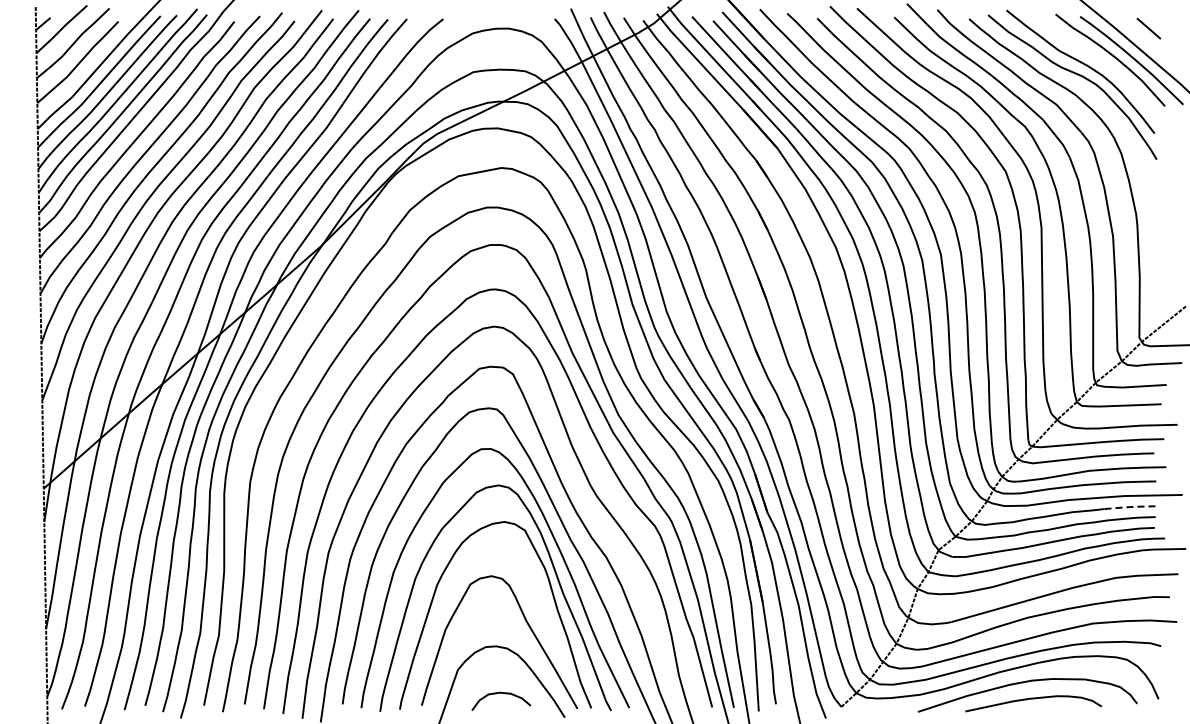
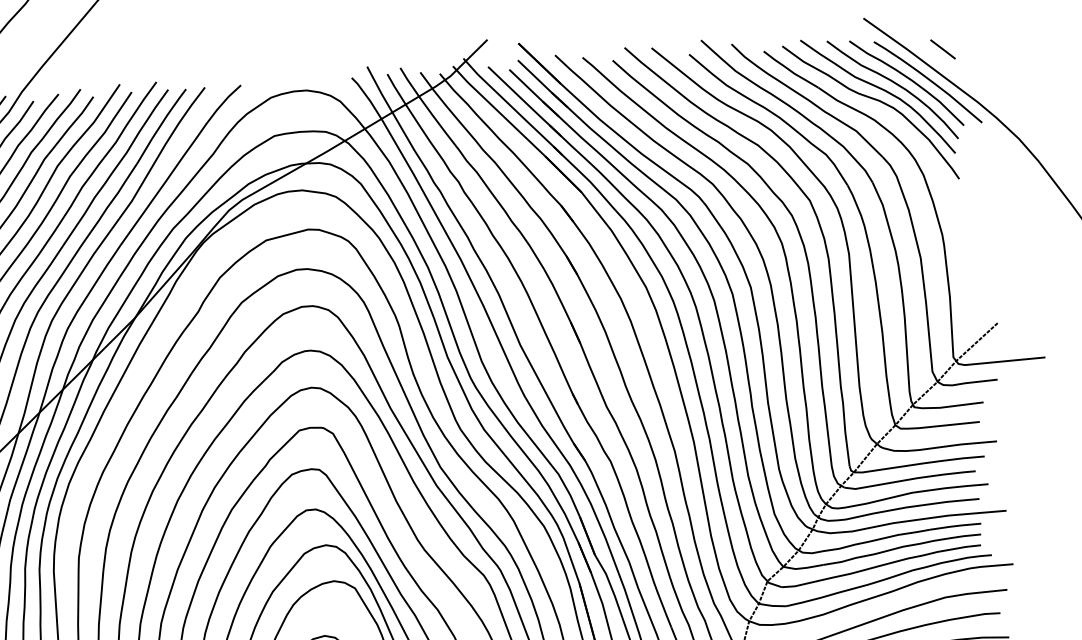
curve: (1098, 60) -> (894, 84), added
line: (1130, 507) -> (955, 526), dashed -> solid

